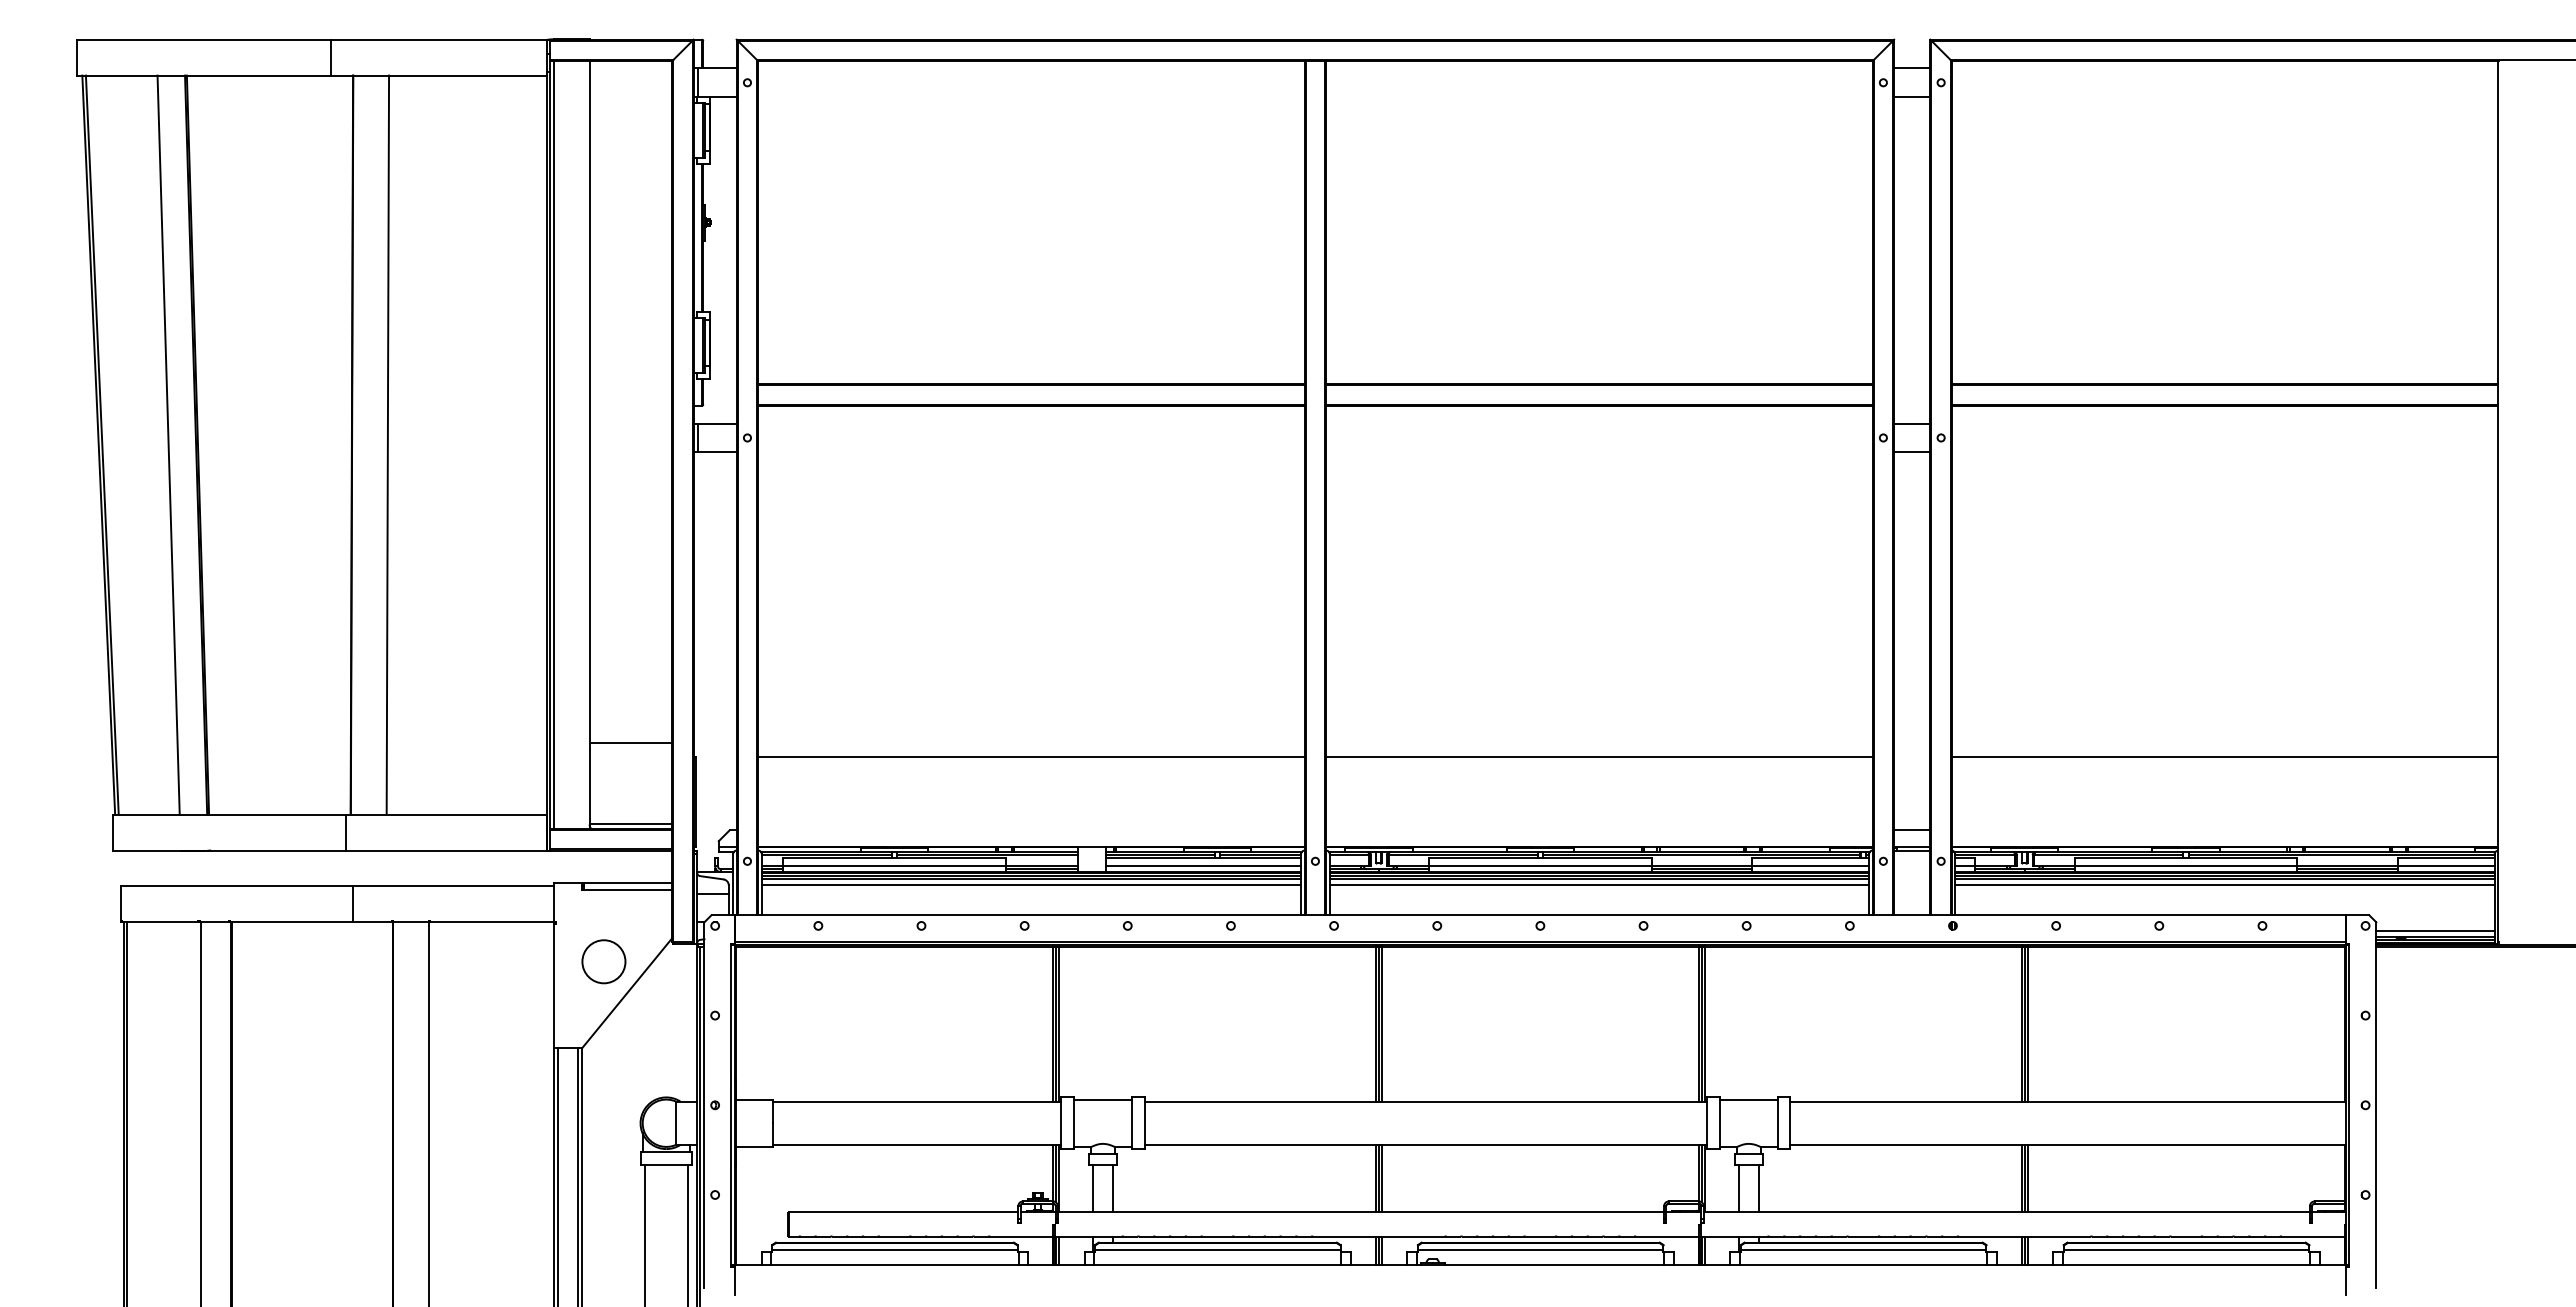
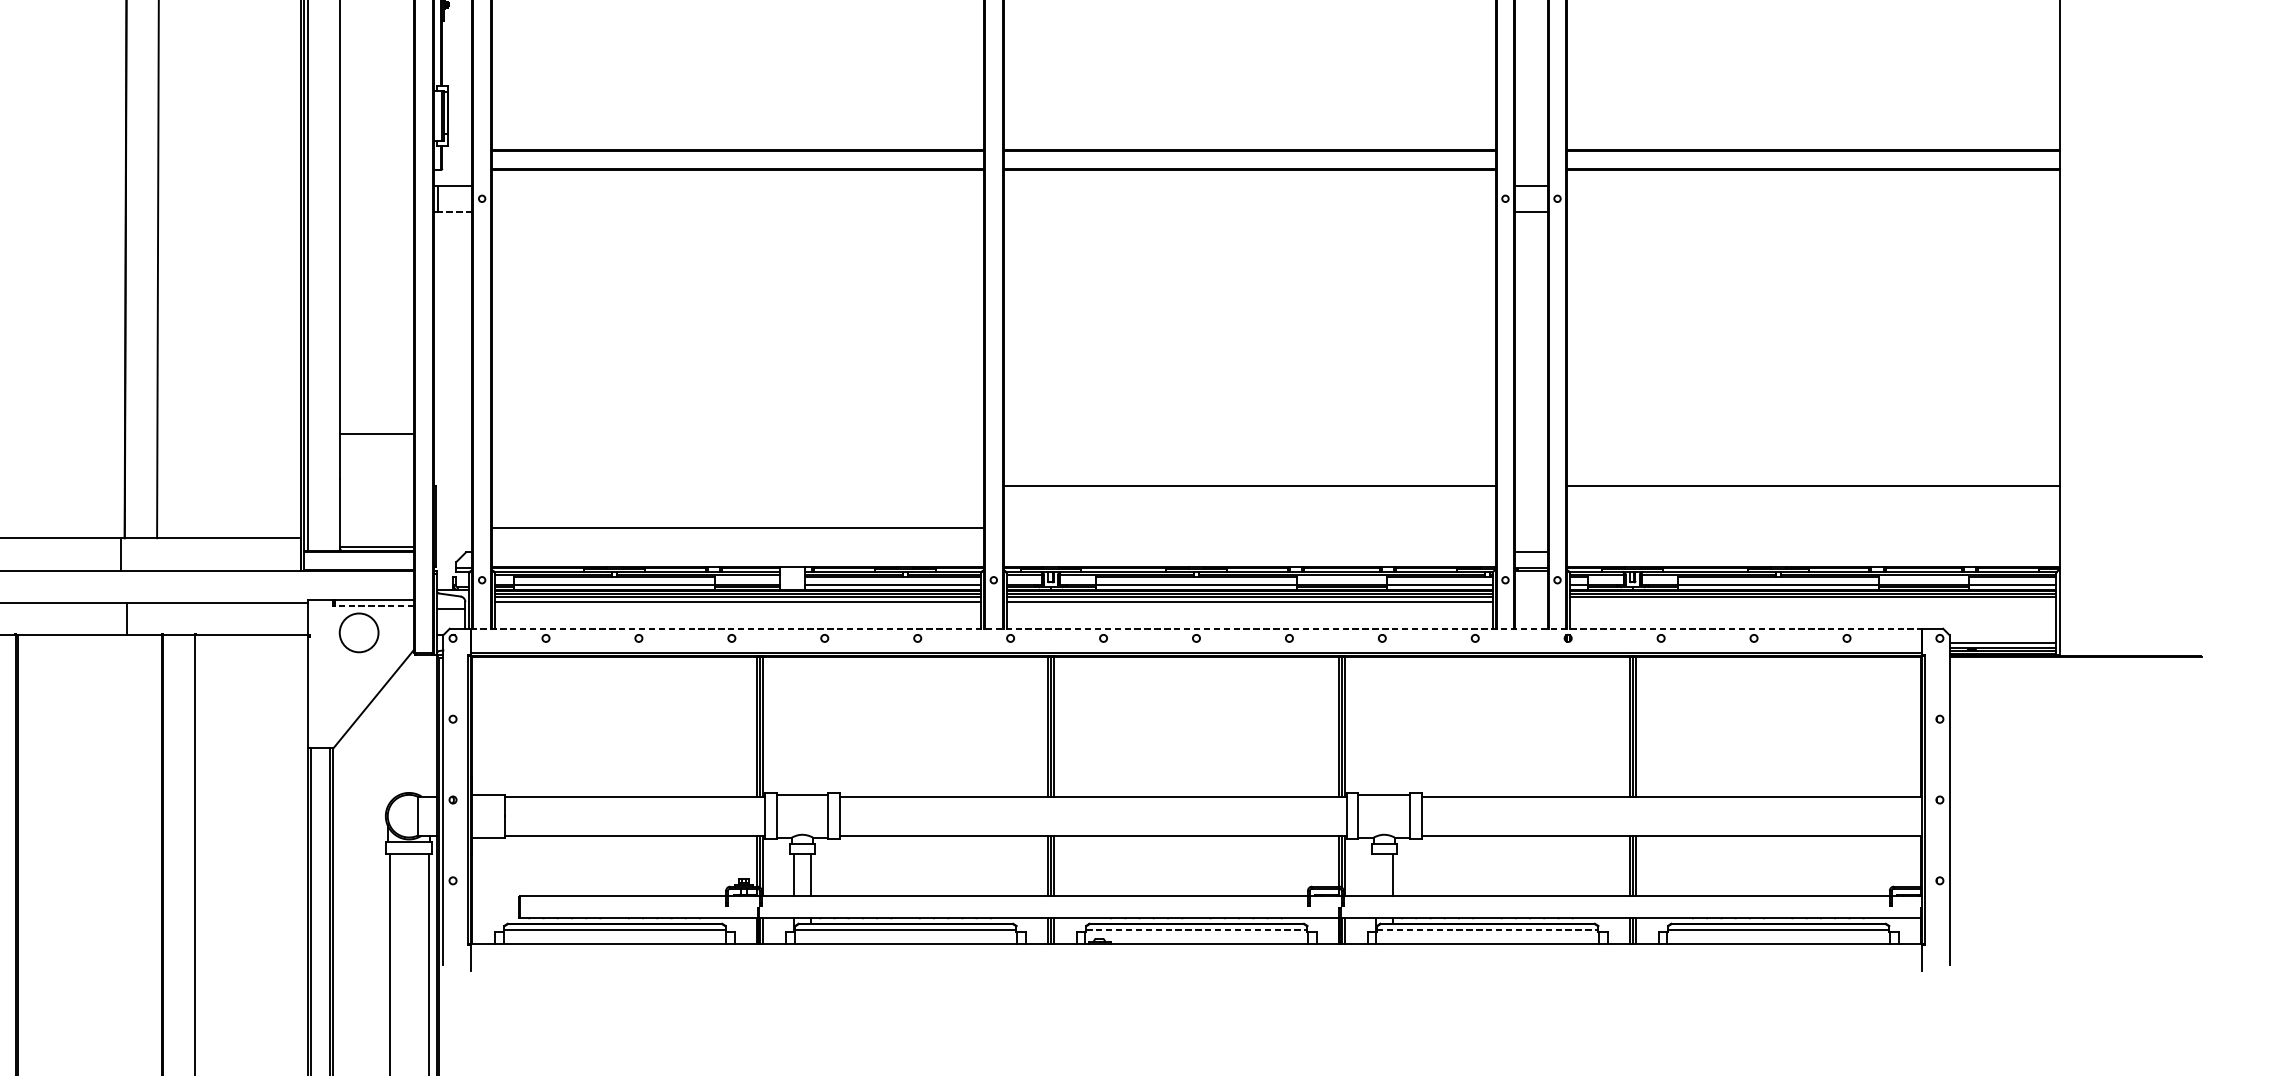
line: (716, 452) -> (454, 211), solid -> dashed
line: (630, 742) -> (376, 433), moved
line: (1031, 757) -> (738, 528), moved
line: (2224, 885) -> (1812, 602), removed
line: (627, 890) -> (374, 606), solid -> dashed
line: (1540, 915) -> (1196, 629), solid -> dashed
circle: (603, 961) -> (358, 632), moved
line: (1739, 1188) -> (1375, 874), removed
line: (1540, 1249) -> (1196, 929), solid -> dashed
line: (1863, 1249) -> (1487, 929), solid -> dashed

